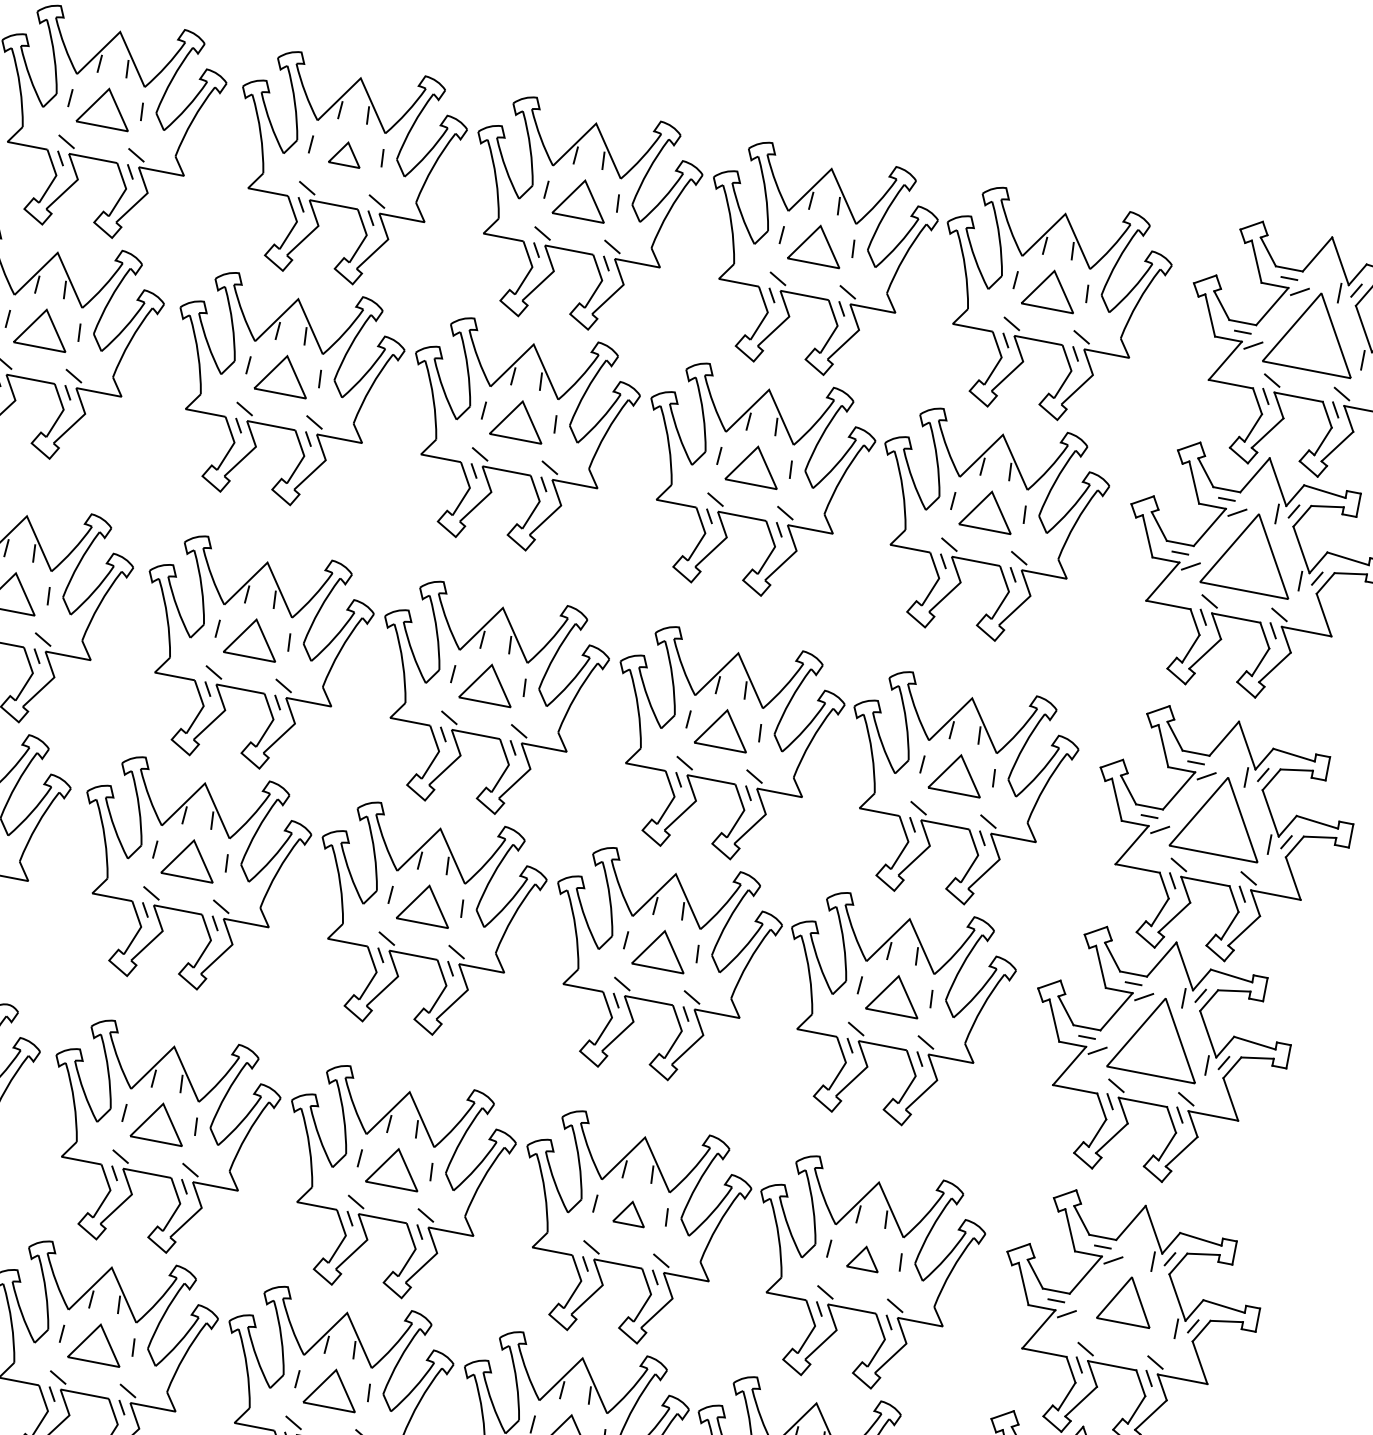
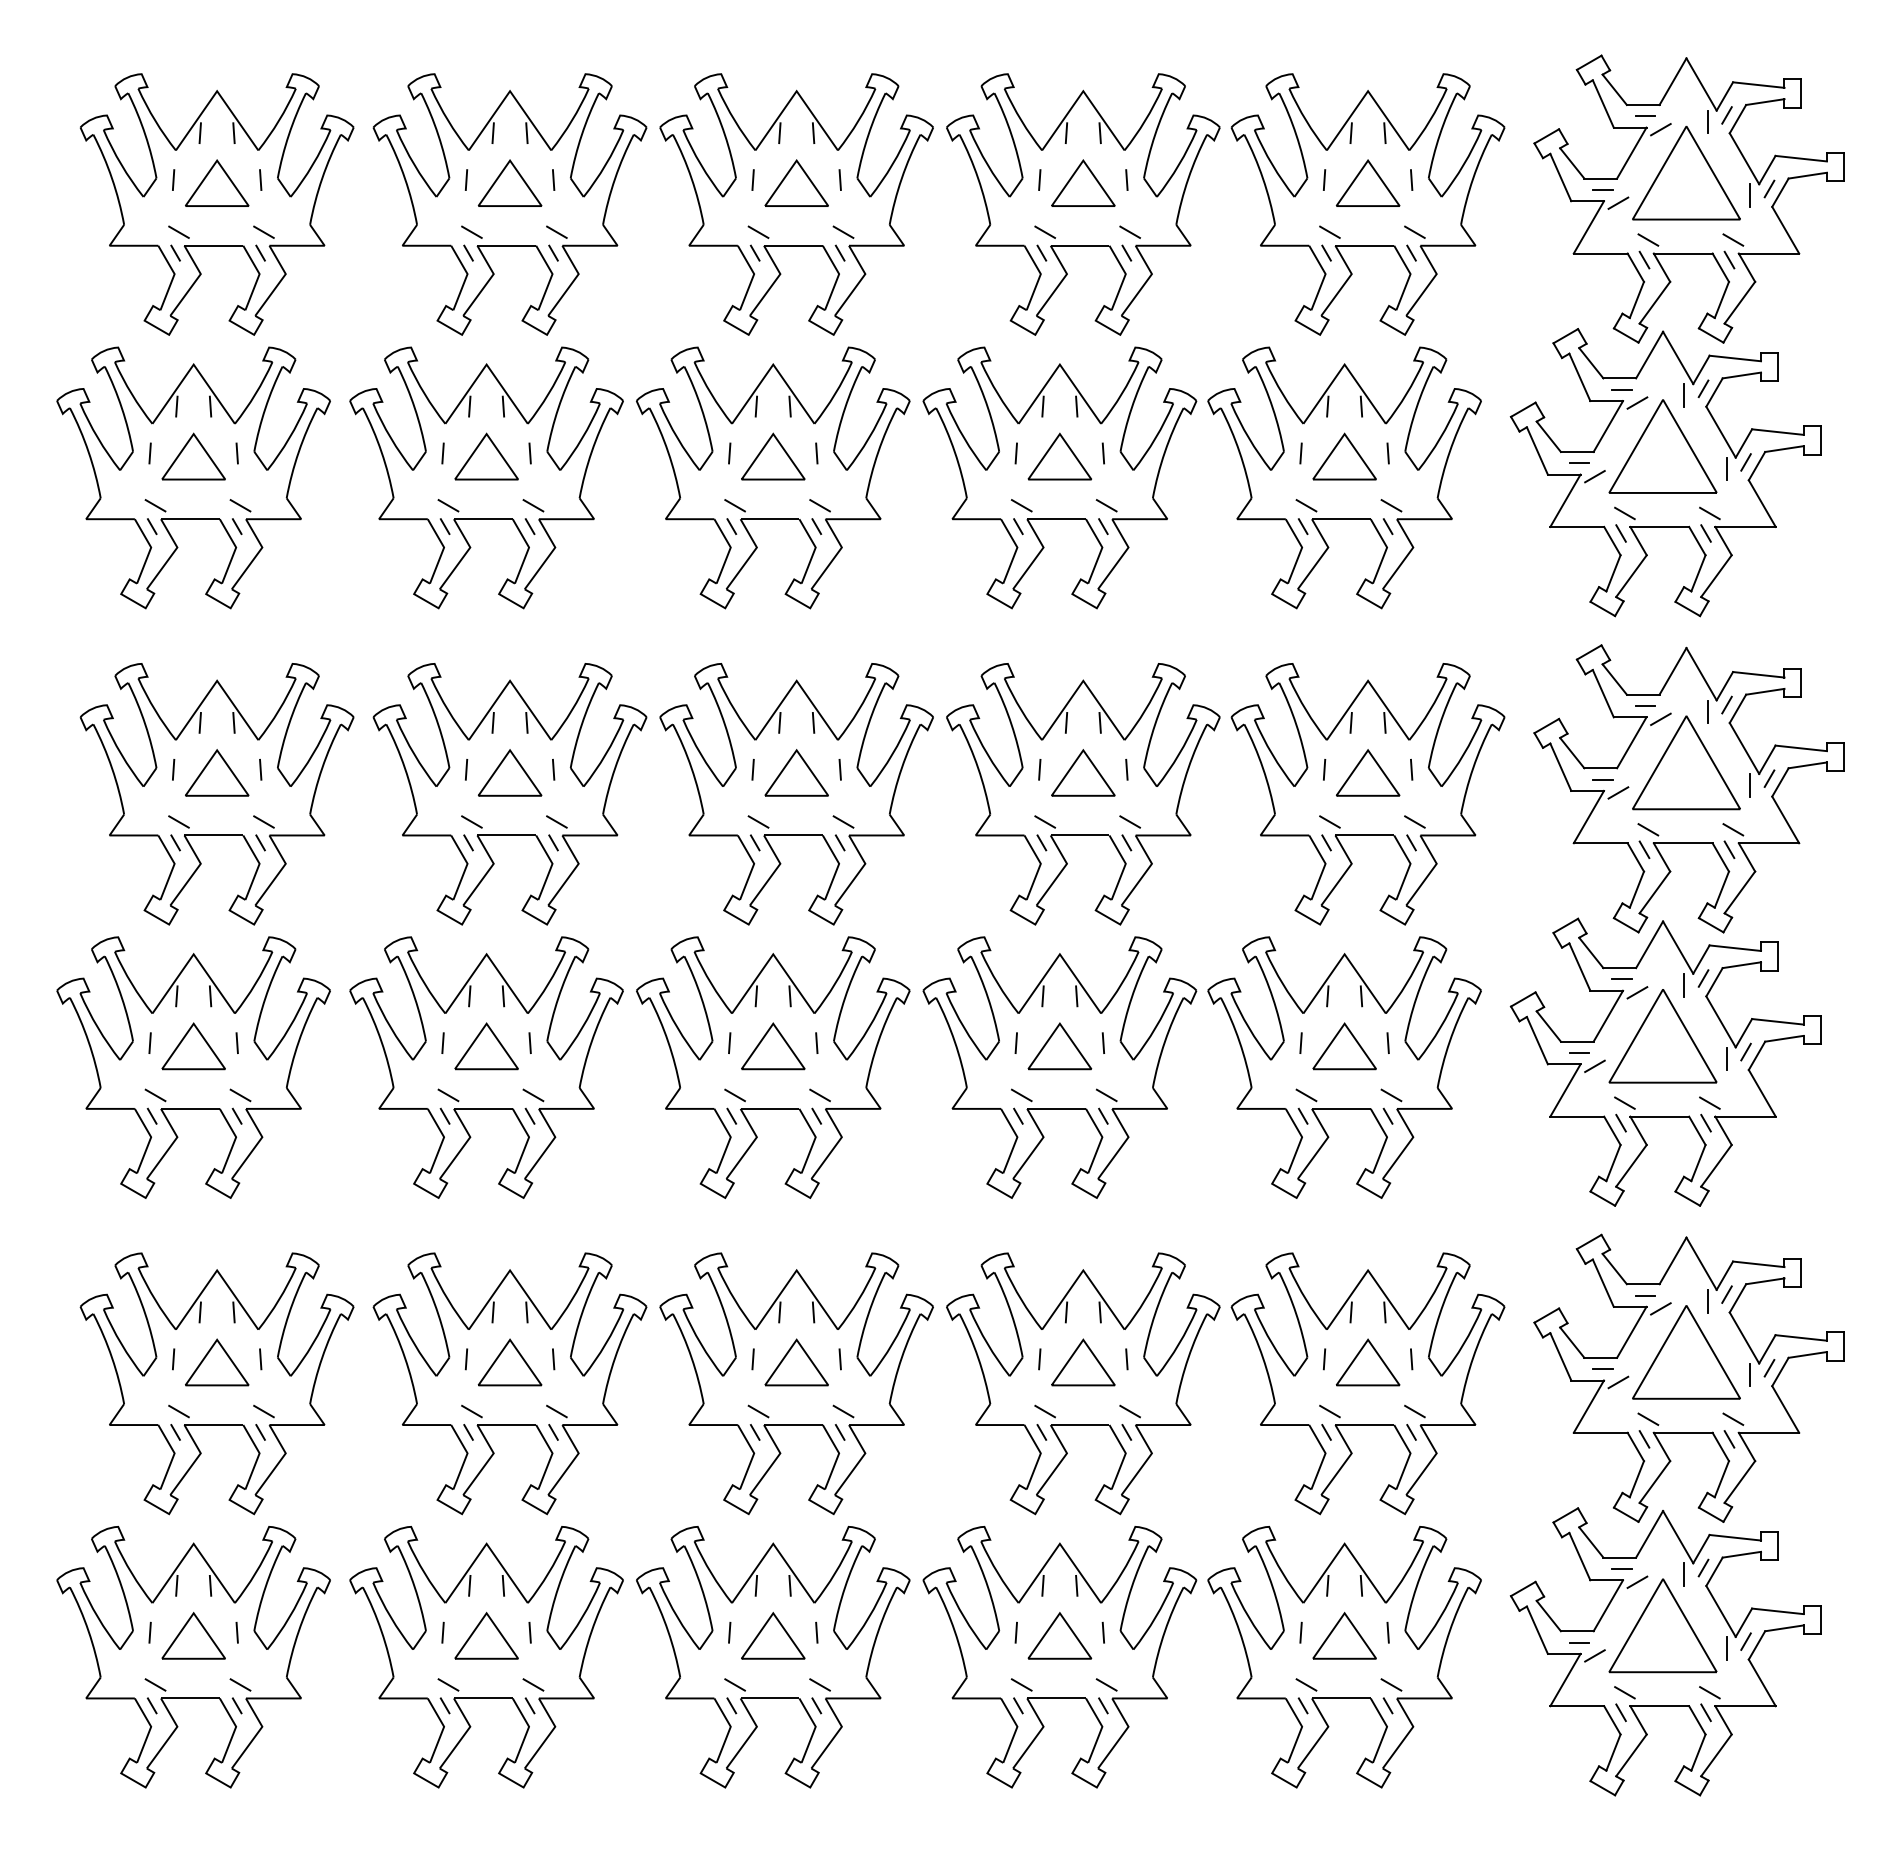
part: (345, 153) -> (509, 182), size x1.67
part: (630, 1213) -> (1083, 1362), size x1.67
part: (863, 1258) -> (1367, 1362), size x1.67
part: (1127, 1300) -> (1686, 1352), size x1.67

